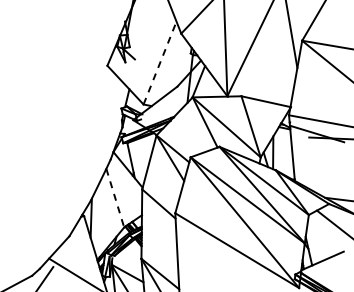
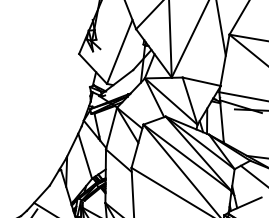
line: (160, 63) -> (120, 52), dashed -> solid
line: (115, 198) -> (85, 156), dashed -> solid

